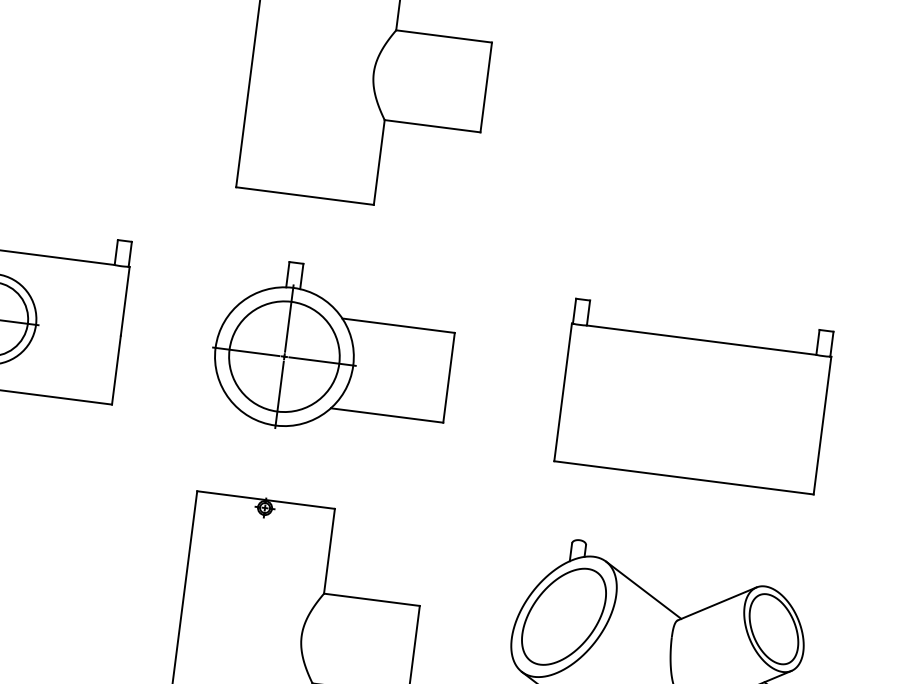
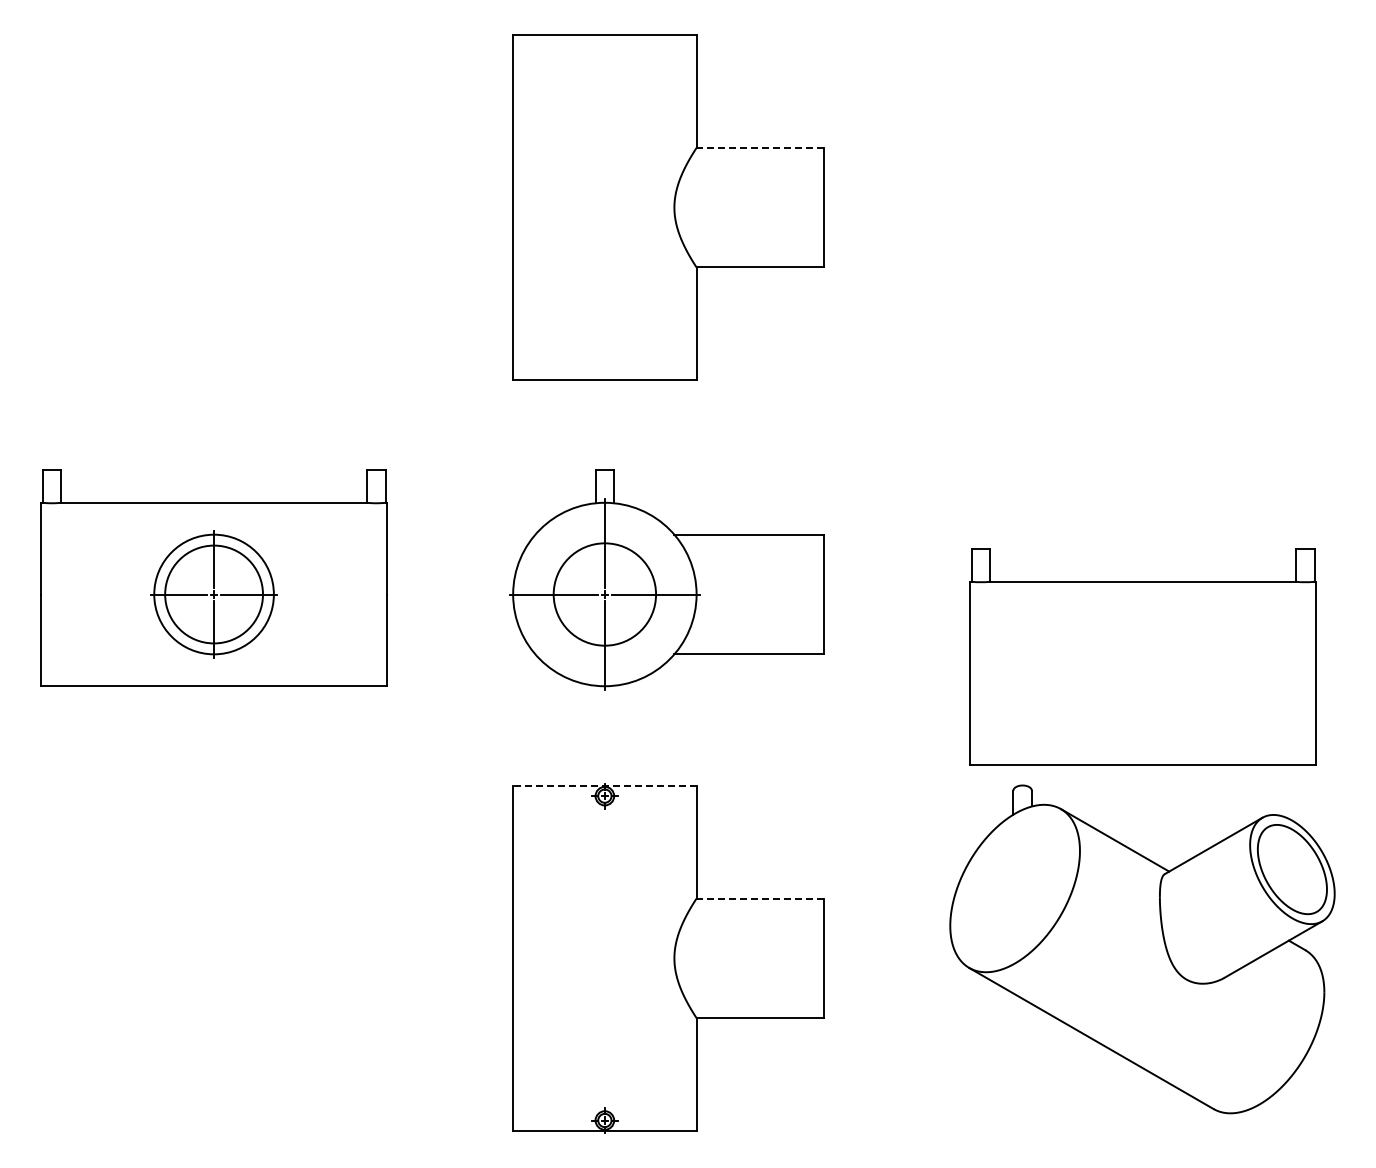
line: (444, 36) -> (760, 147), solid -> dashed
circle: (284, 356) -> (604, 594), size x0.7
part: (694, 396) -> (1142, 656), moved
line: (265, 500) -> (604, 785), solid -> dashed
line: (372, 599) -> (760, 898), solid -> dashed
part: (563, 616) -> (1014, 888), removed

